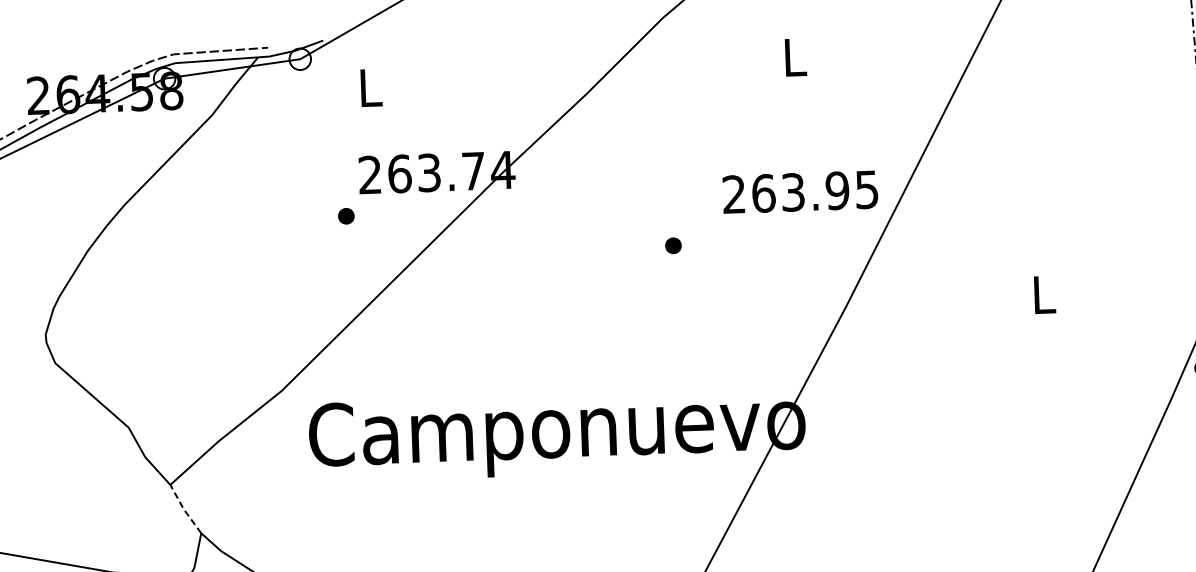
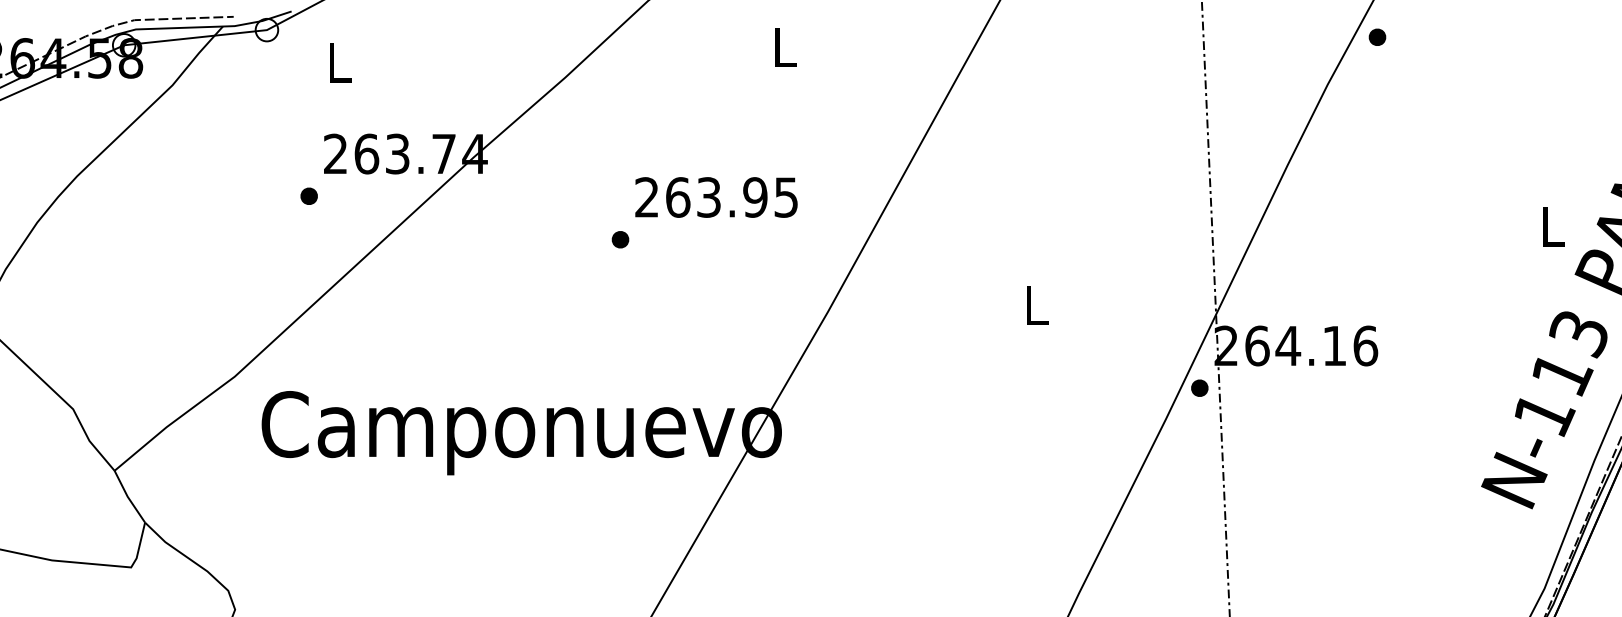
text: (800, 192) -> (716, 197), moved
part: (673, 245) -> (620, 239), moved
line: (183, 508) -> (127, 496), dashed -> solid

